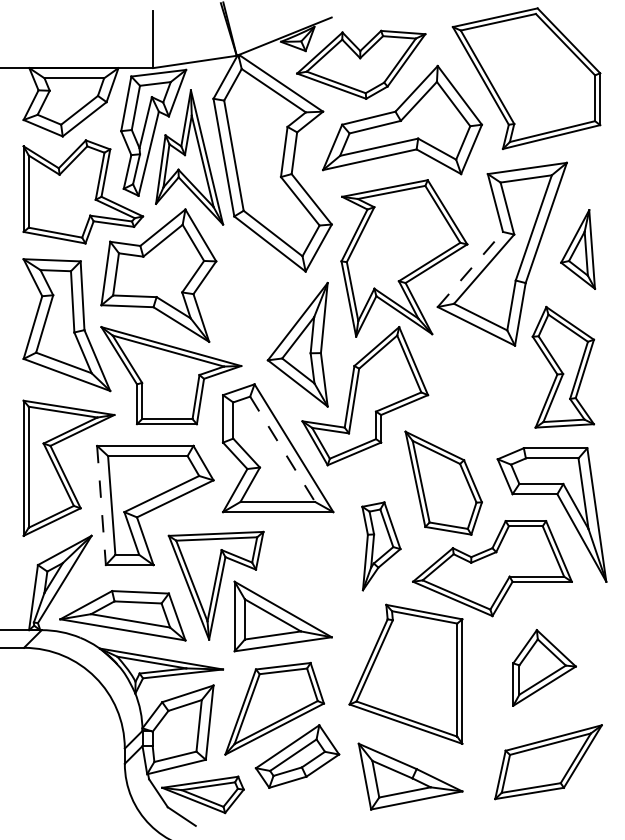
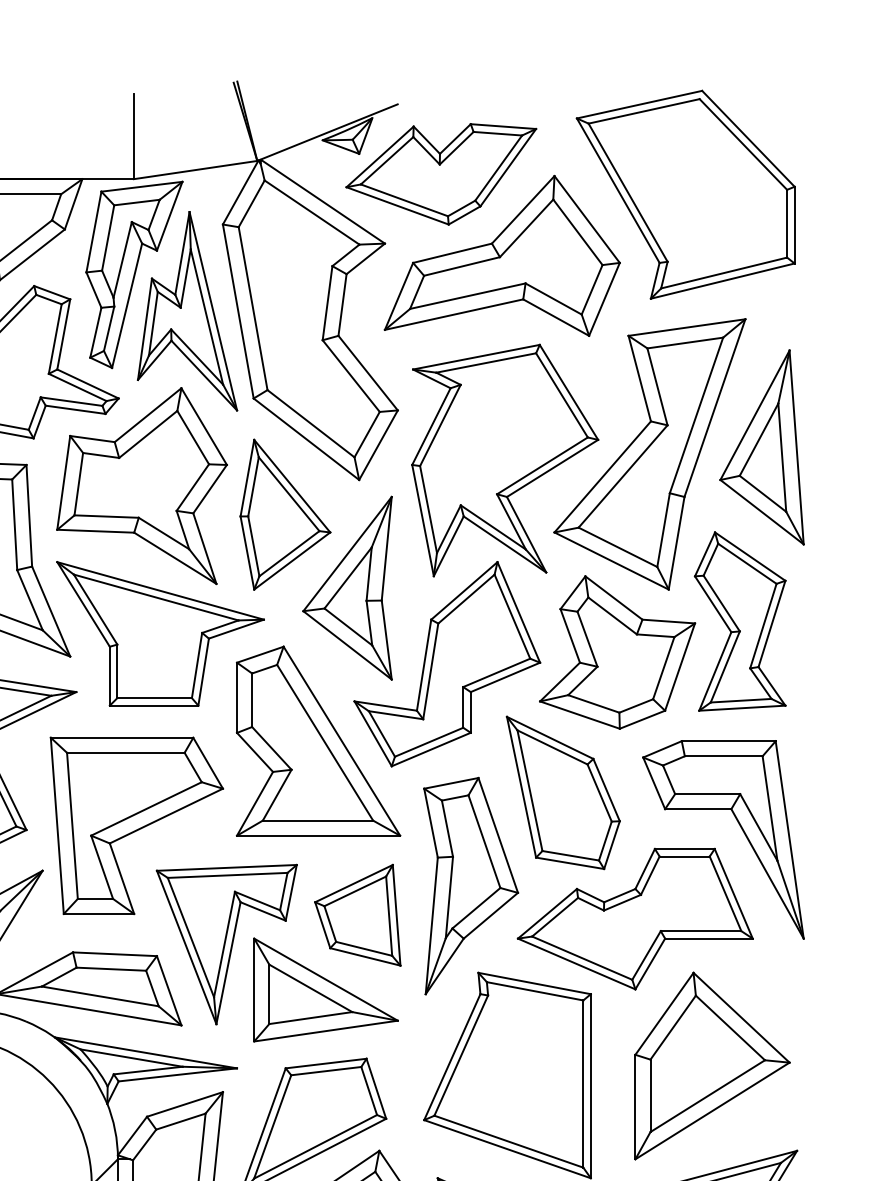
part: (577, 249) -> (761, 447), size x1.67
line: (470, 269) -> (602, 476), dashed -> solid
part: (255, 294) -> (285, 513), added
part: (479, 387) -> (616, 651), added
line: (282, 449) -> (324, 743), dashed -> solid
line: (101, 505) -> (57, 825), dashed -> solid
part: (381, 546) -> (471, 886), size x1.67
part: (304, 565) -> (357, 914), added
part: (544, 667) -> (712, 1065), size x1.67

